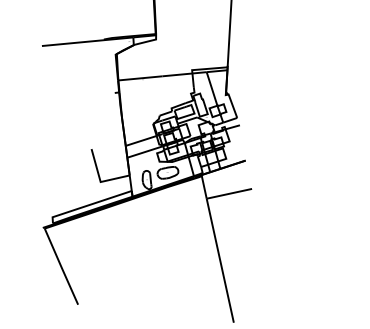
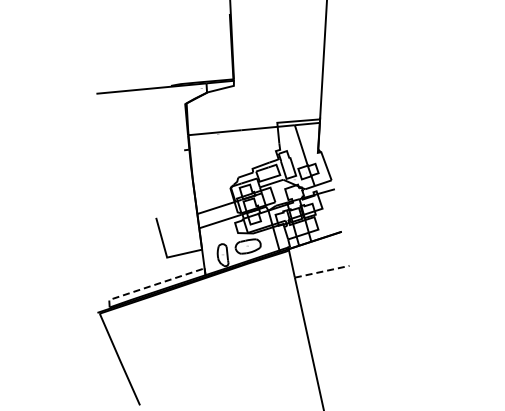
line: (229, 193) -> (322, 271), solid -> dashed
line: (88, 205) -> (152, 285), solid -> dashed

